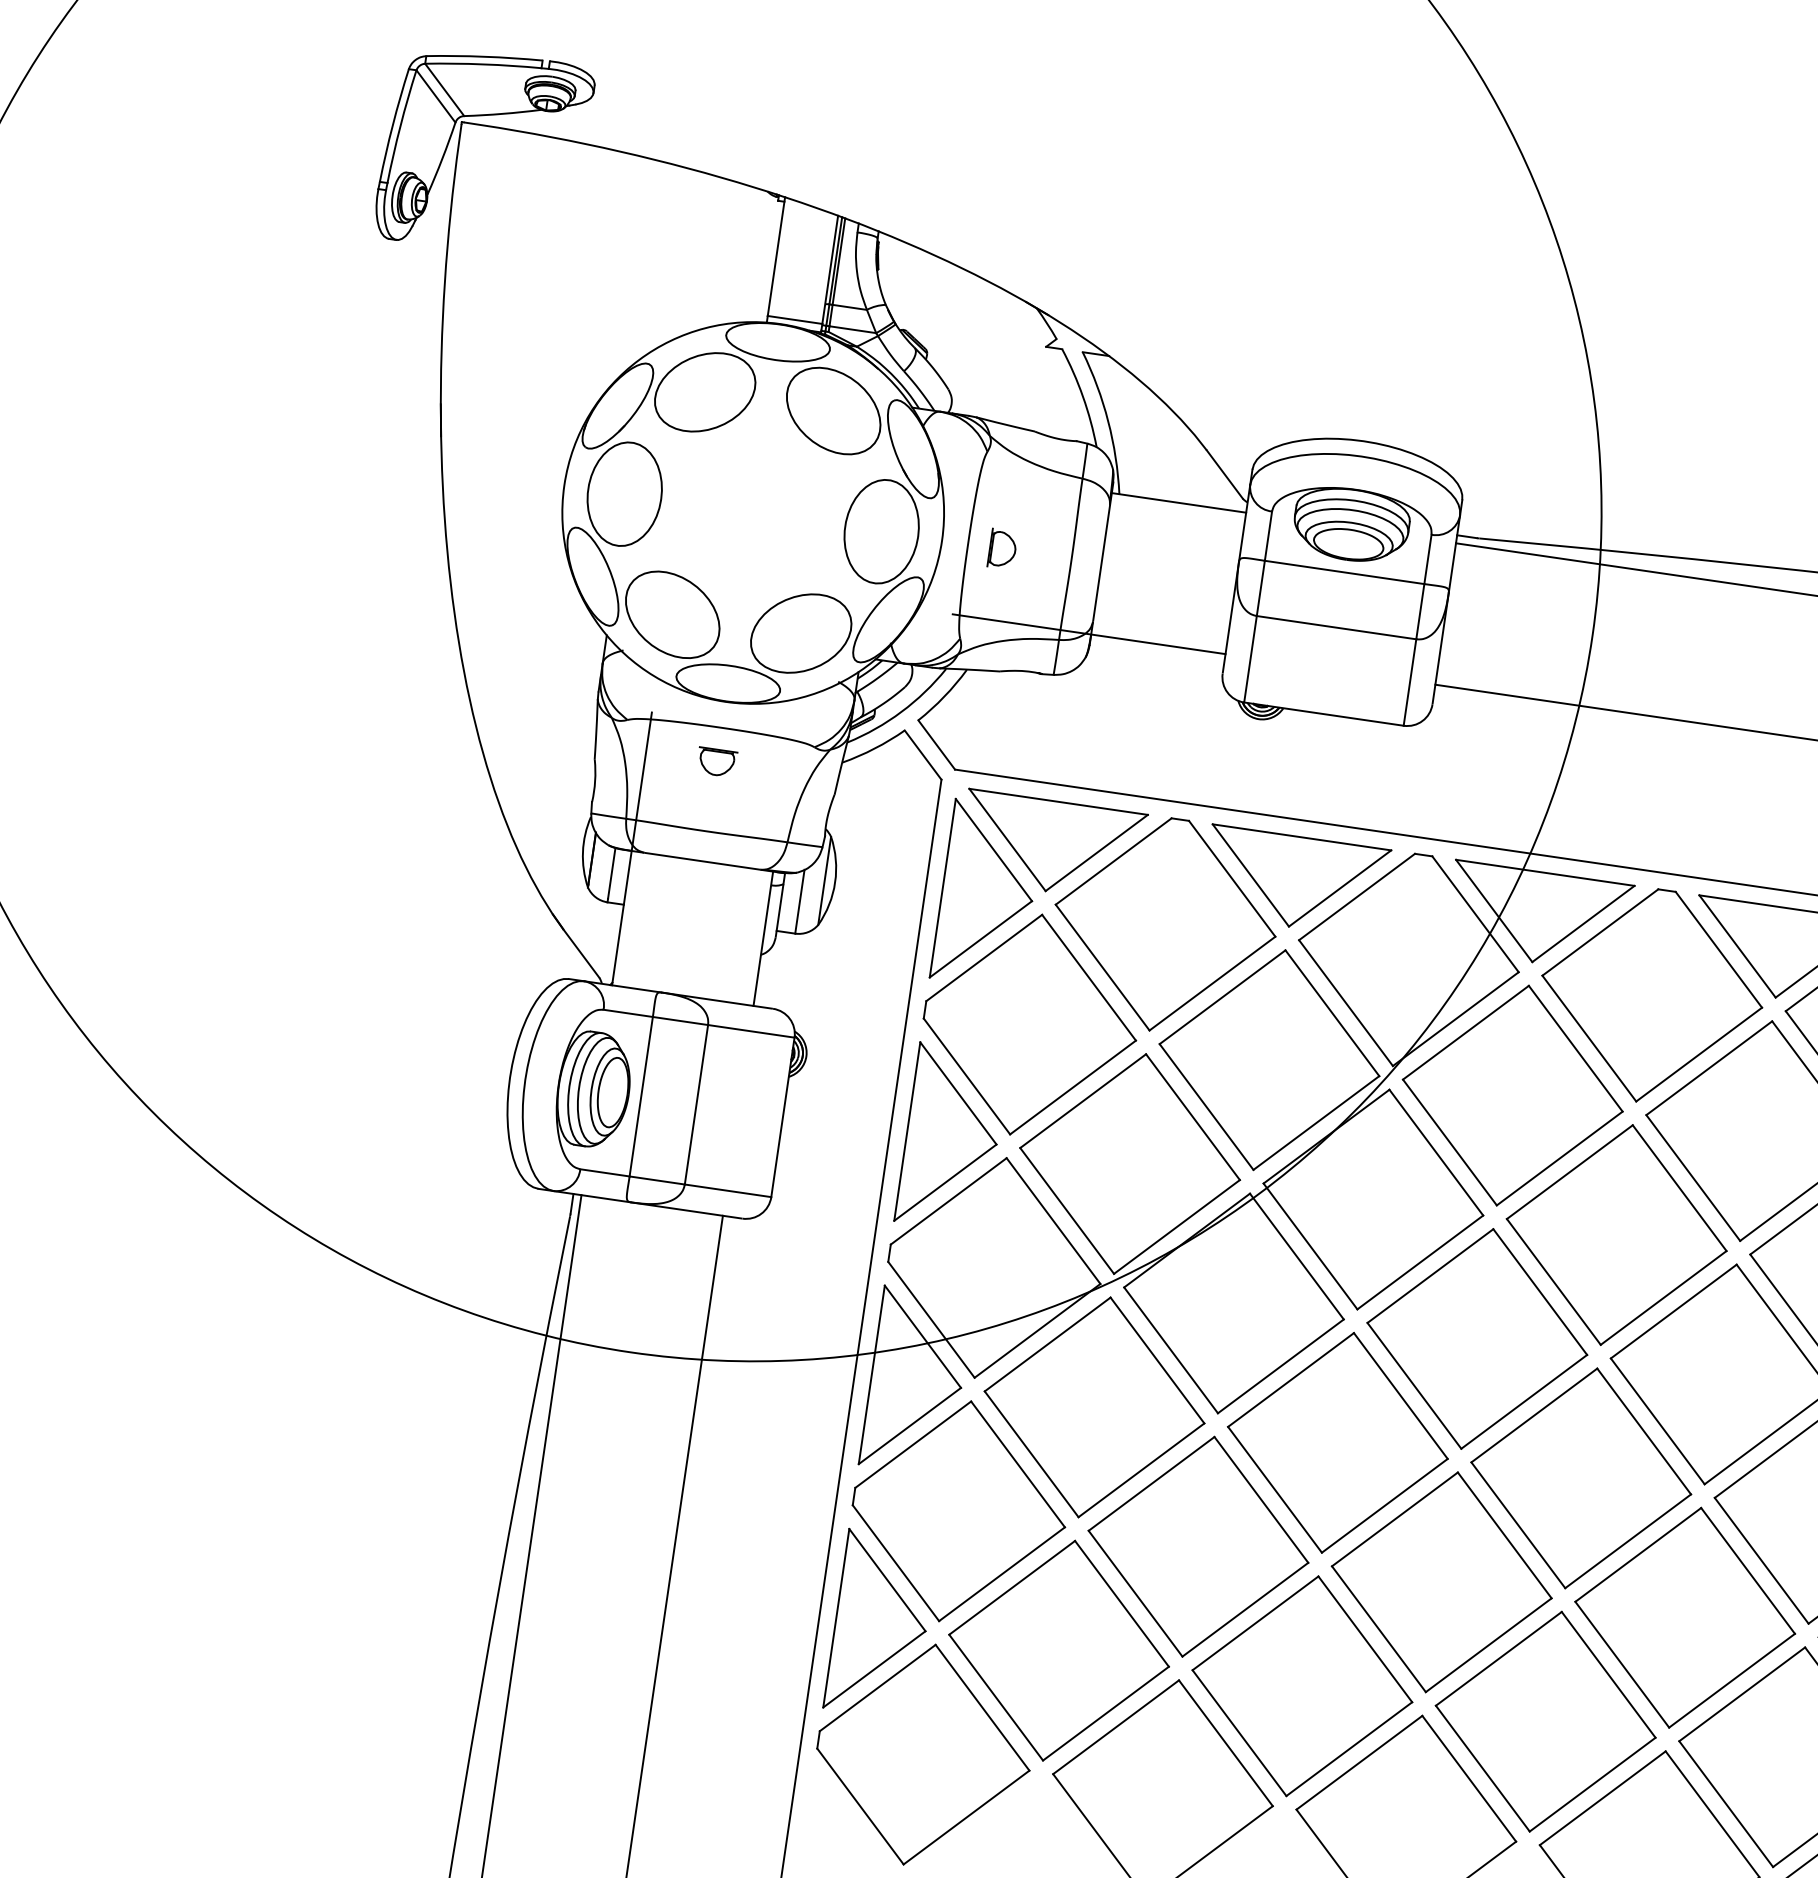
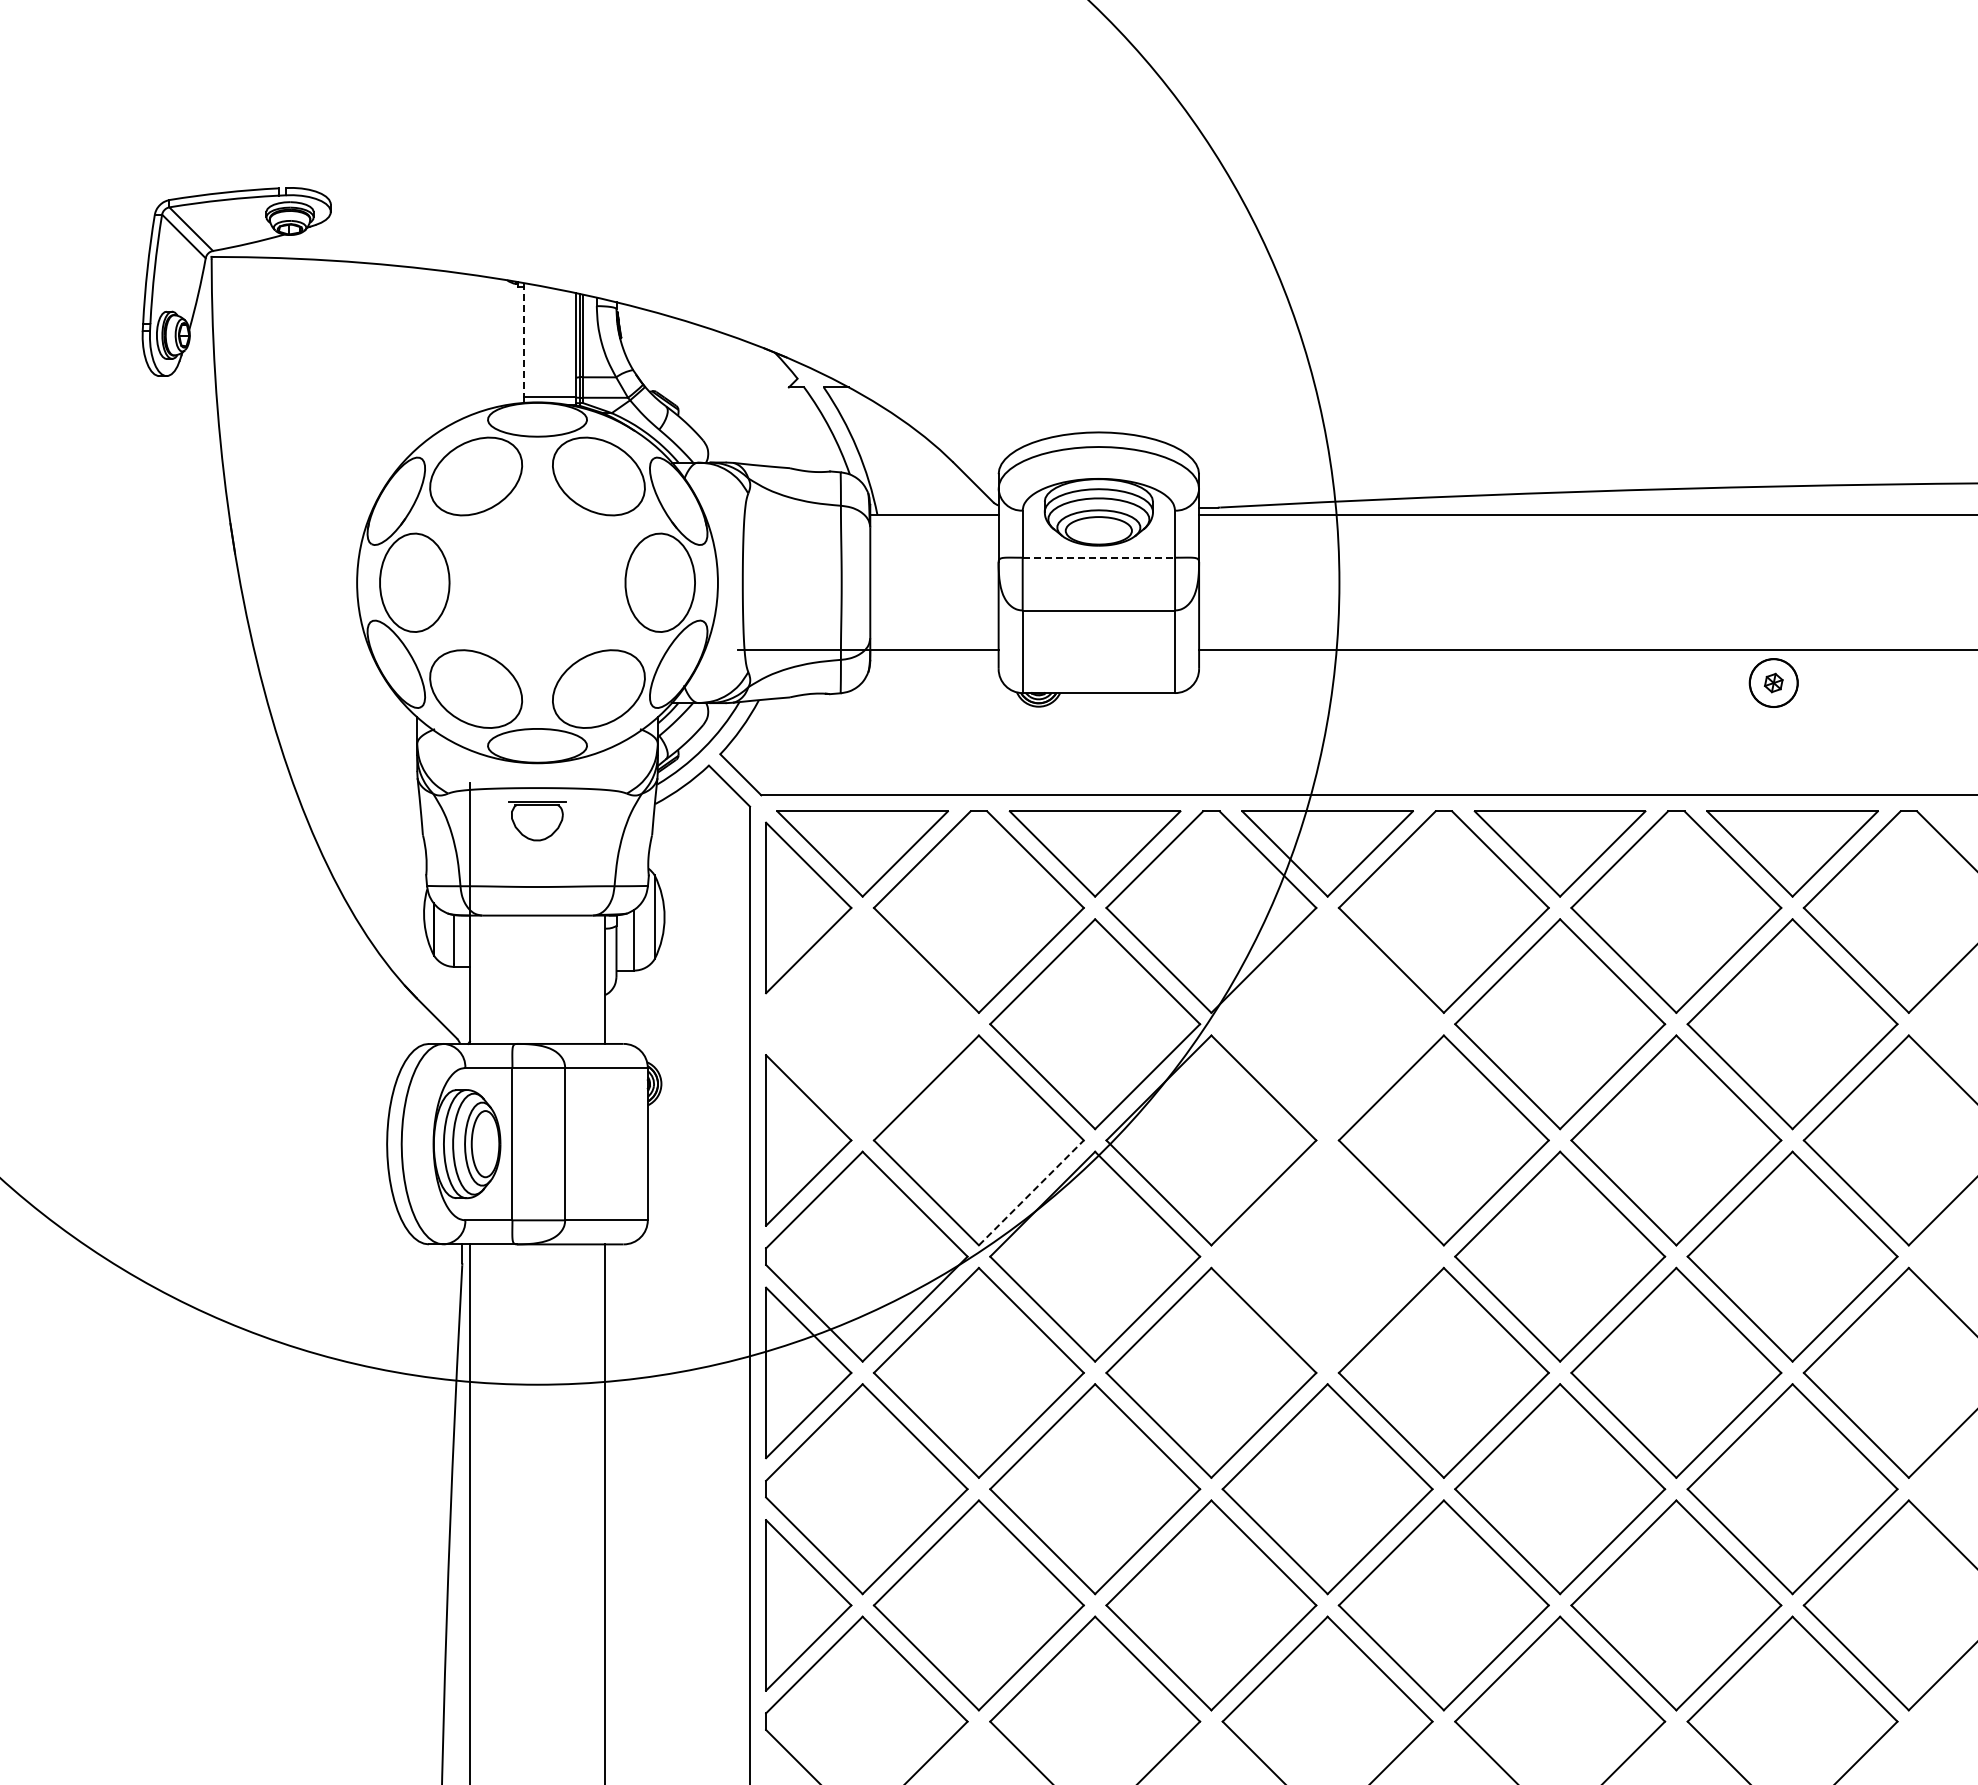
line: (776, 256) -> (524, 339), solid -> dashed
part: (1002, 548) -> (775, 582), removed
line: (1345, 572) -> (1099, 557), solid -> dashed
part: (716, 761) -> (537, 820), size x1.6
part: (1030, 1025) -> (866, 1024), removed
part: (1512, 1095) -> (1327, 1024), removed
line: (1177, 1226) -> (1031, 1192), solid -> dashed
part: (1477, 1338) -> (1327, 1256), removed

